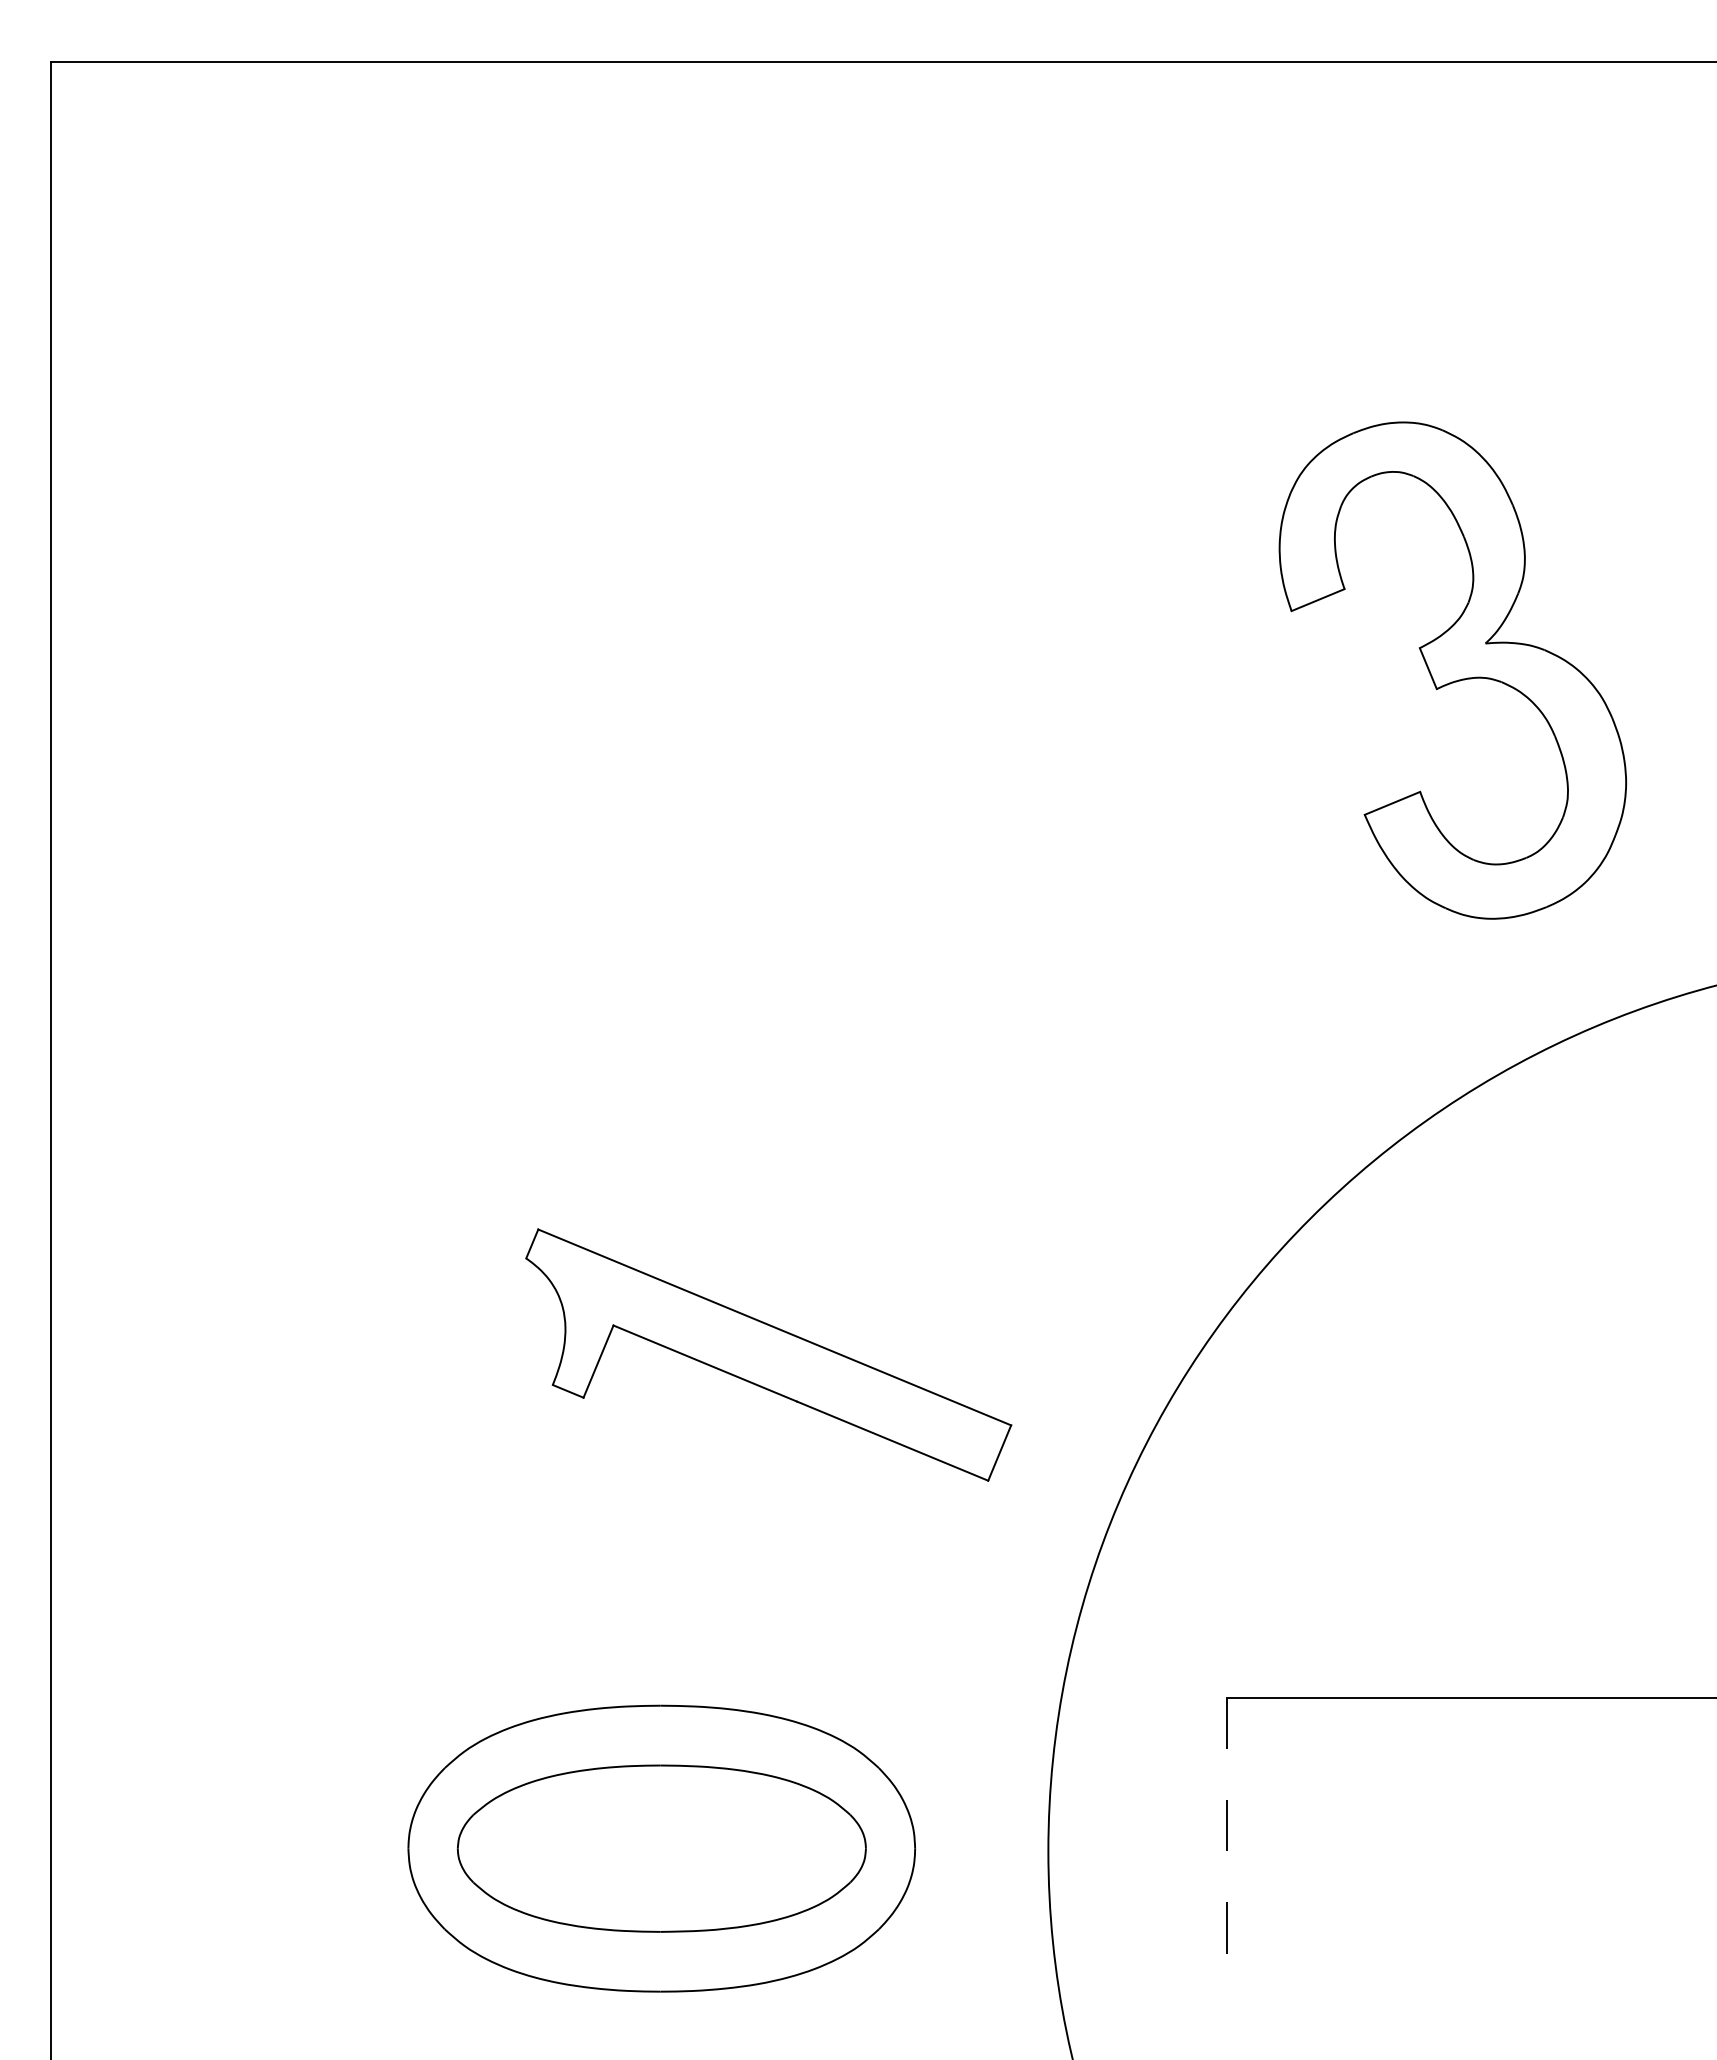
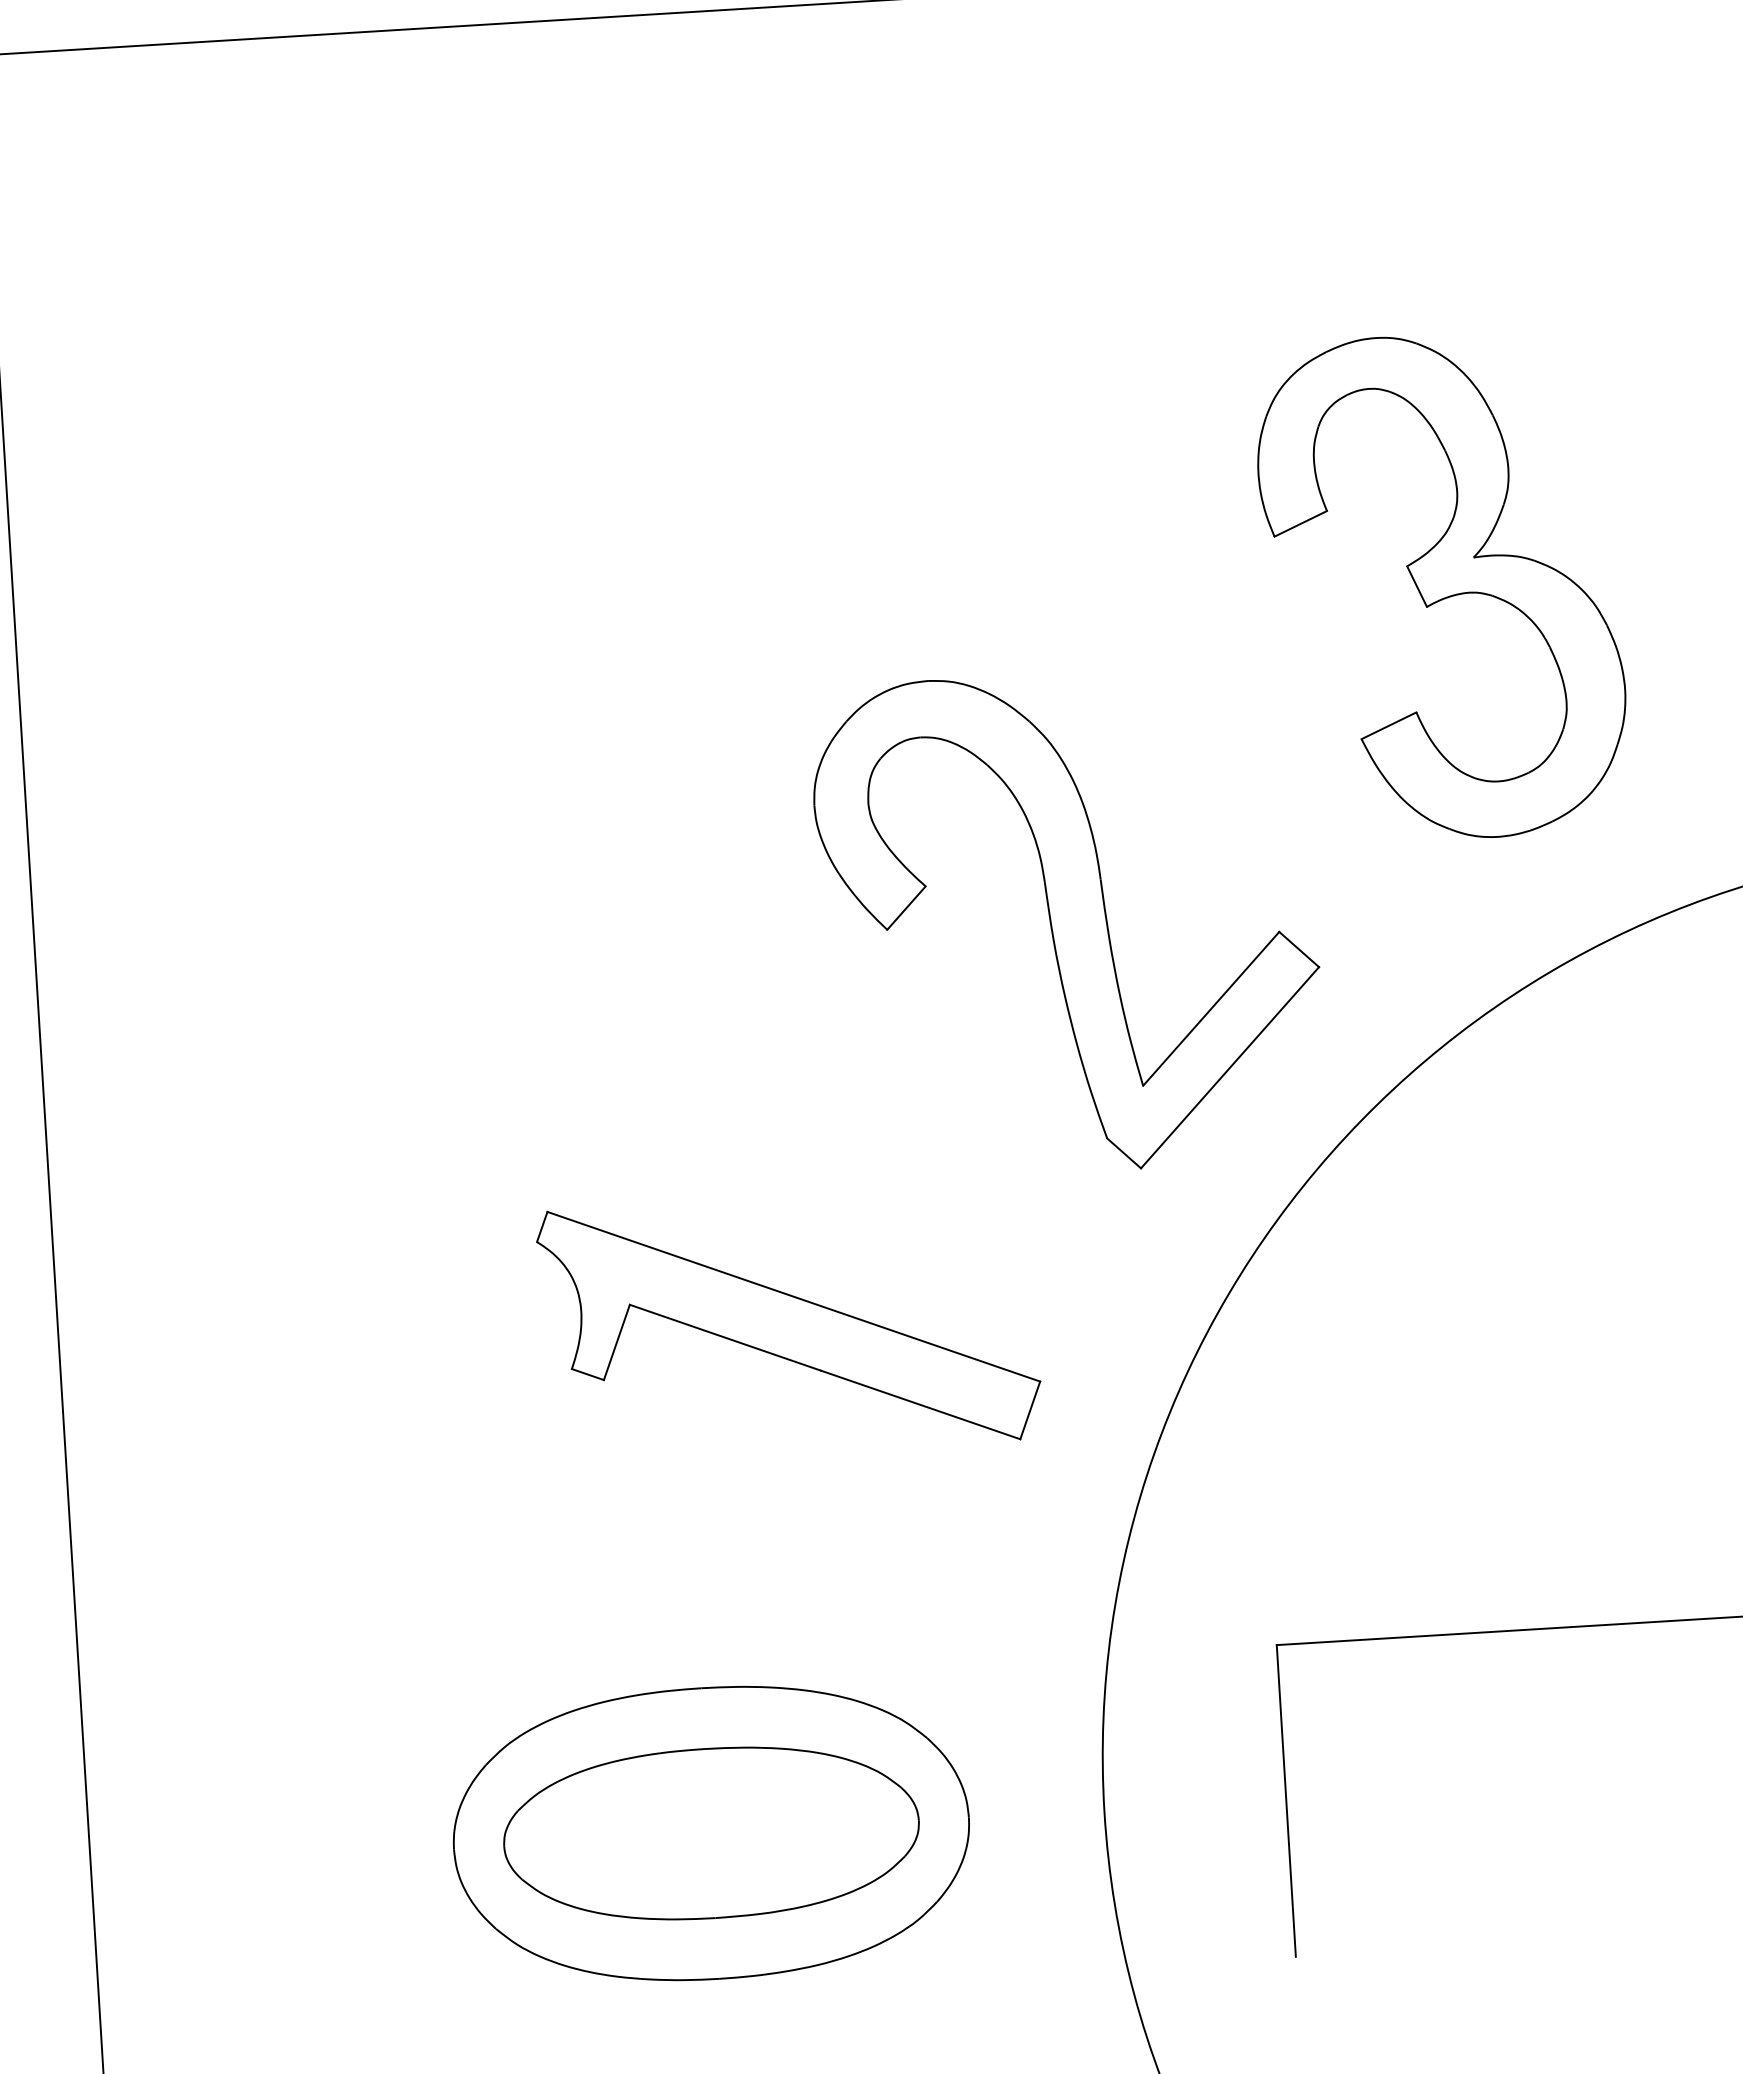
part: (1066, 976) -> (1068, 921), added
line: (1227, 1851) -> (1286, 1801), dashed -> solid

